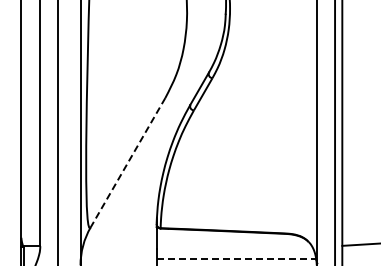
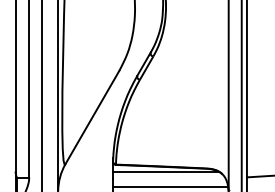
line: (128, 162) -> (92, 117), dashed -> solid
line: (229, 238) -> (165, 172), added
line: (236, 259) -> (170, 187), dashed -> solid

